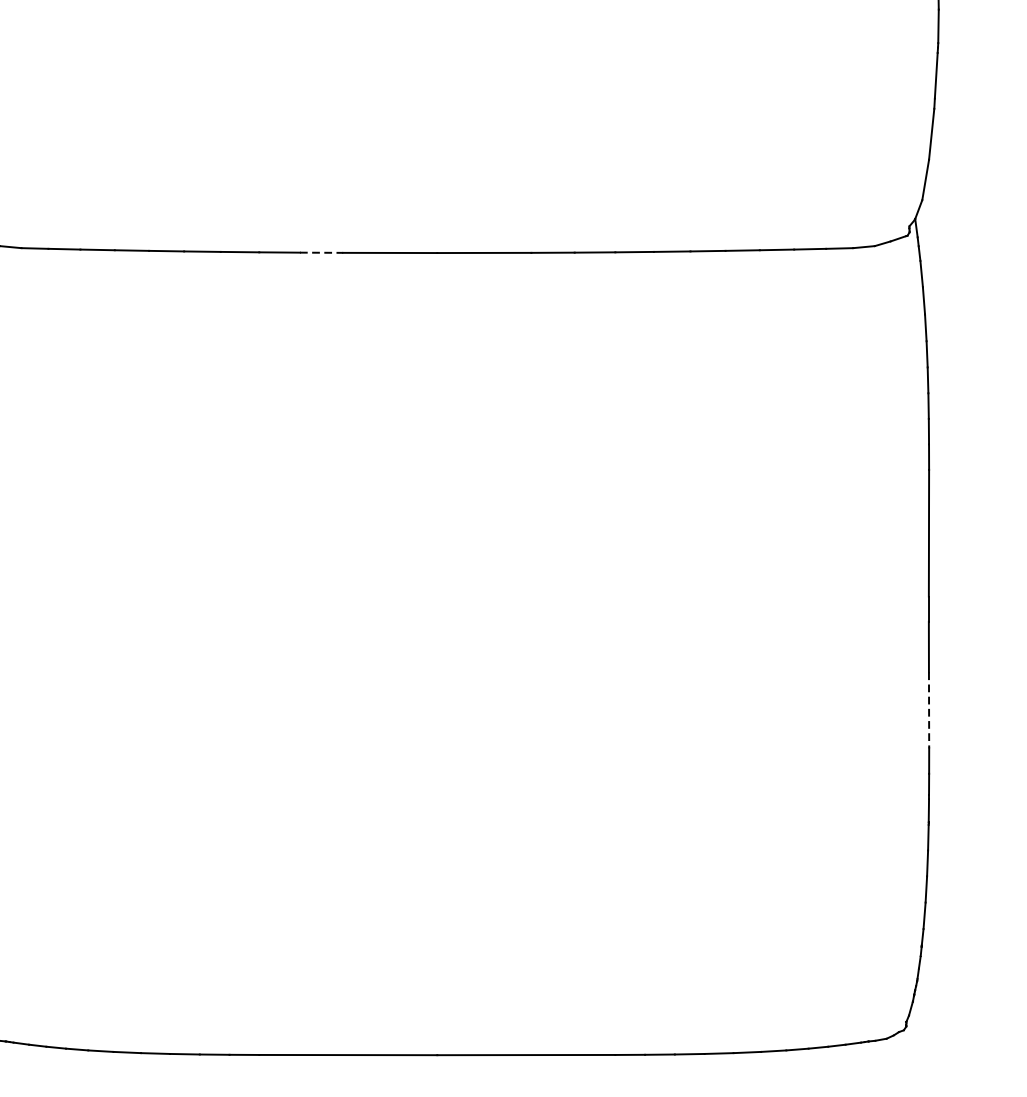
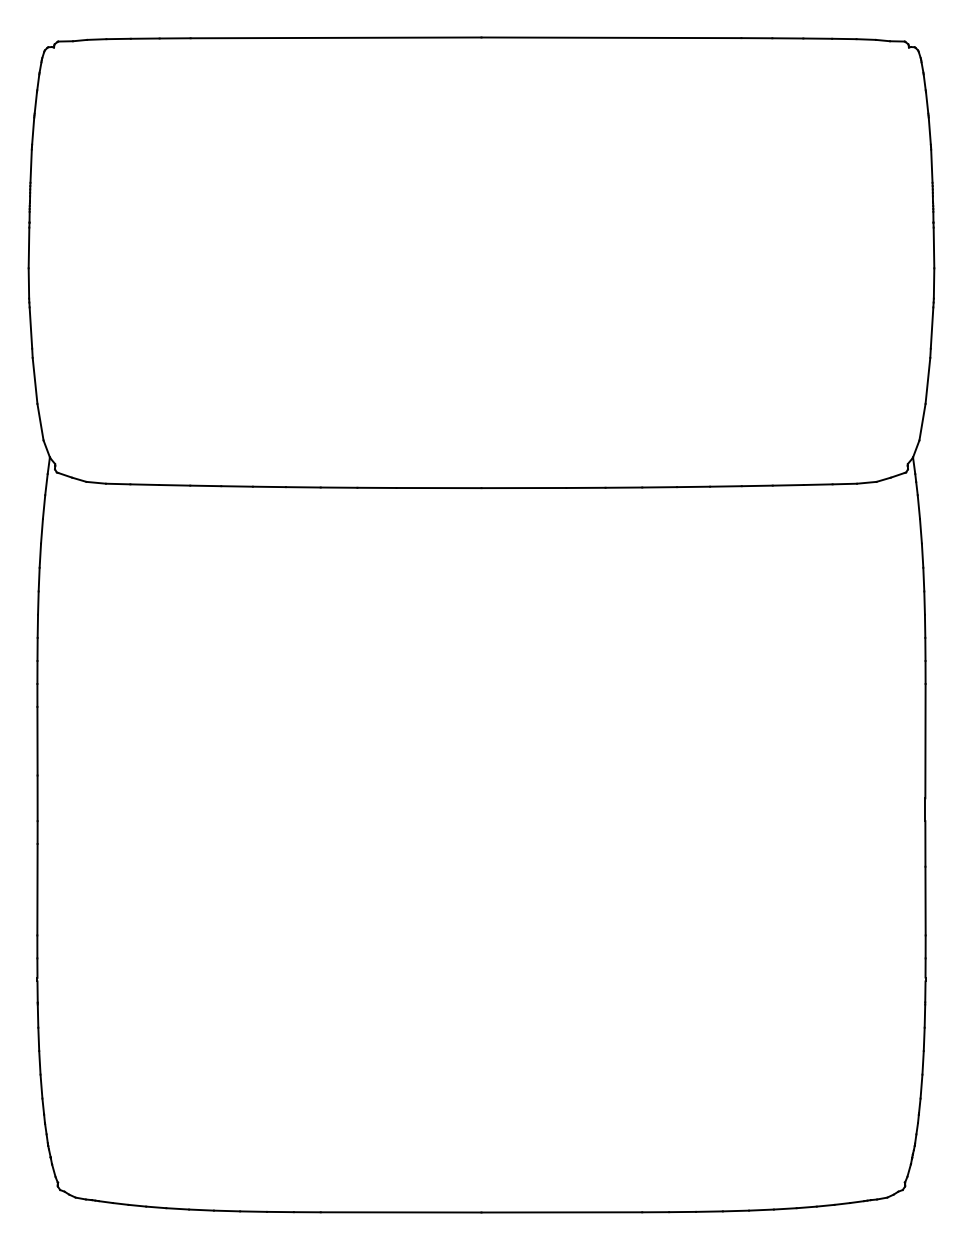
line: (321, 252) -> (376, 487), dashed -> solid
line: (929, 710) -> (925, 901), dashed -> solid

